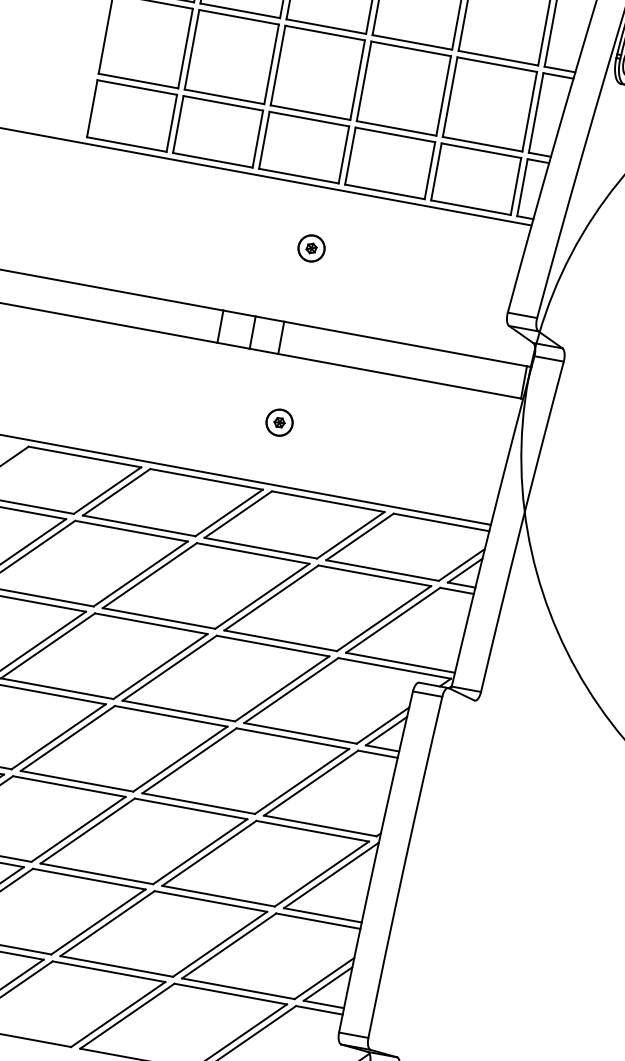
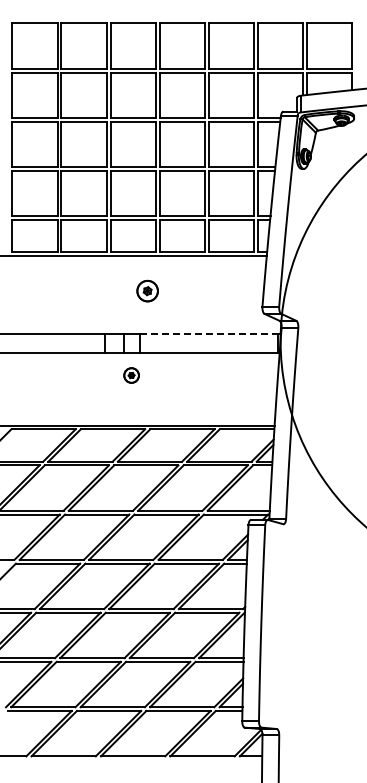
part: (311, 247) -> (147, 290), size x1.4
line: (406, 344) -> (209, 334), solid -> dashed
part: (279, 422) -> (131, 375), moved

